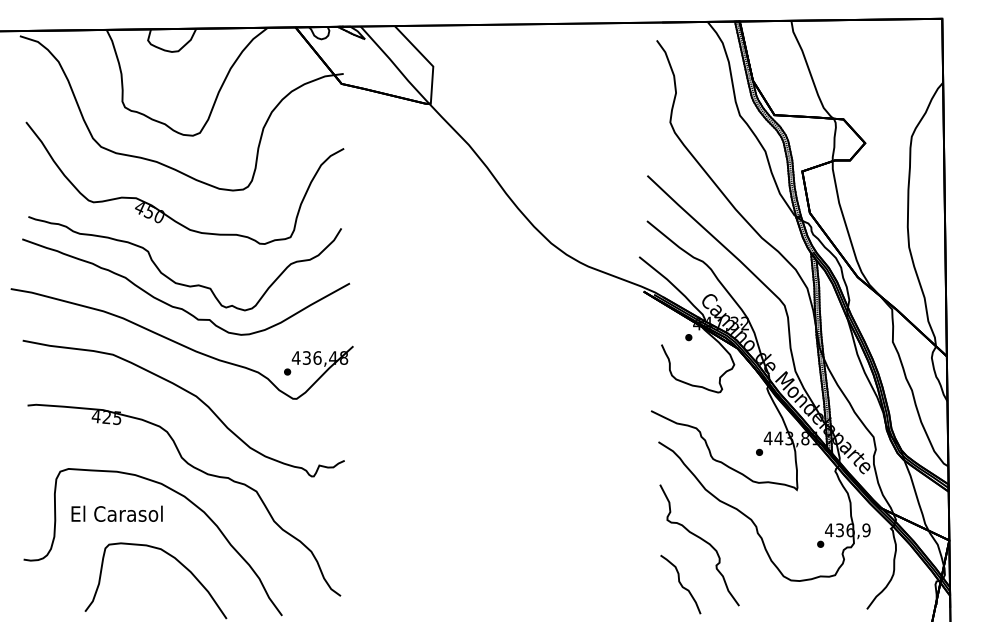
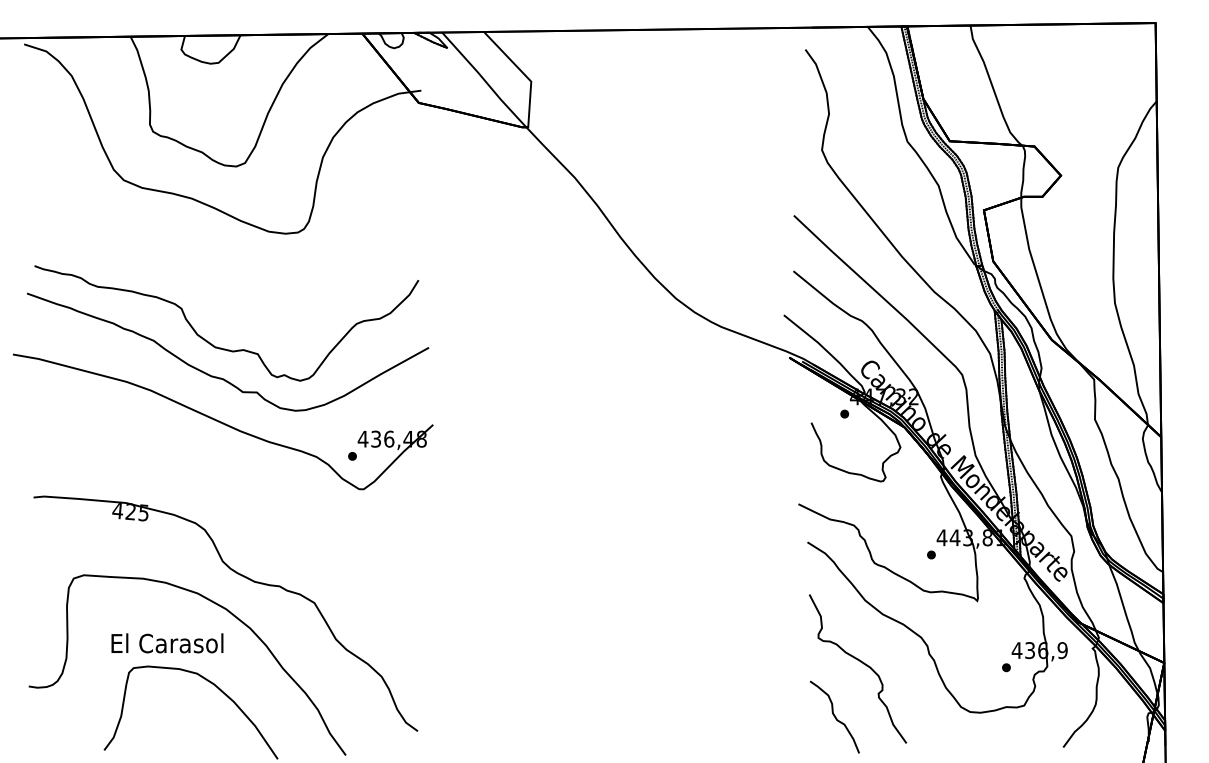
part: (163, 210) -> (200, 258), removed
part: (193, 395) -> (236, 485), removed
text: (117, 513) -> (167, 643), moved

